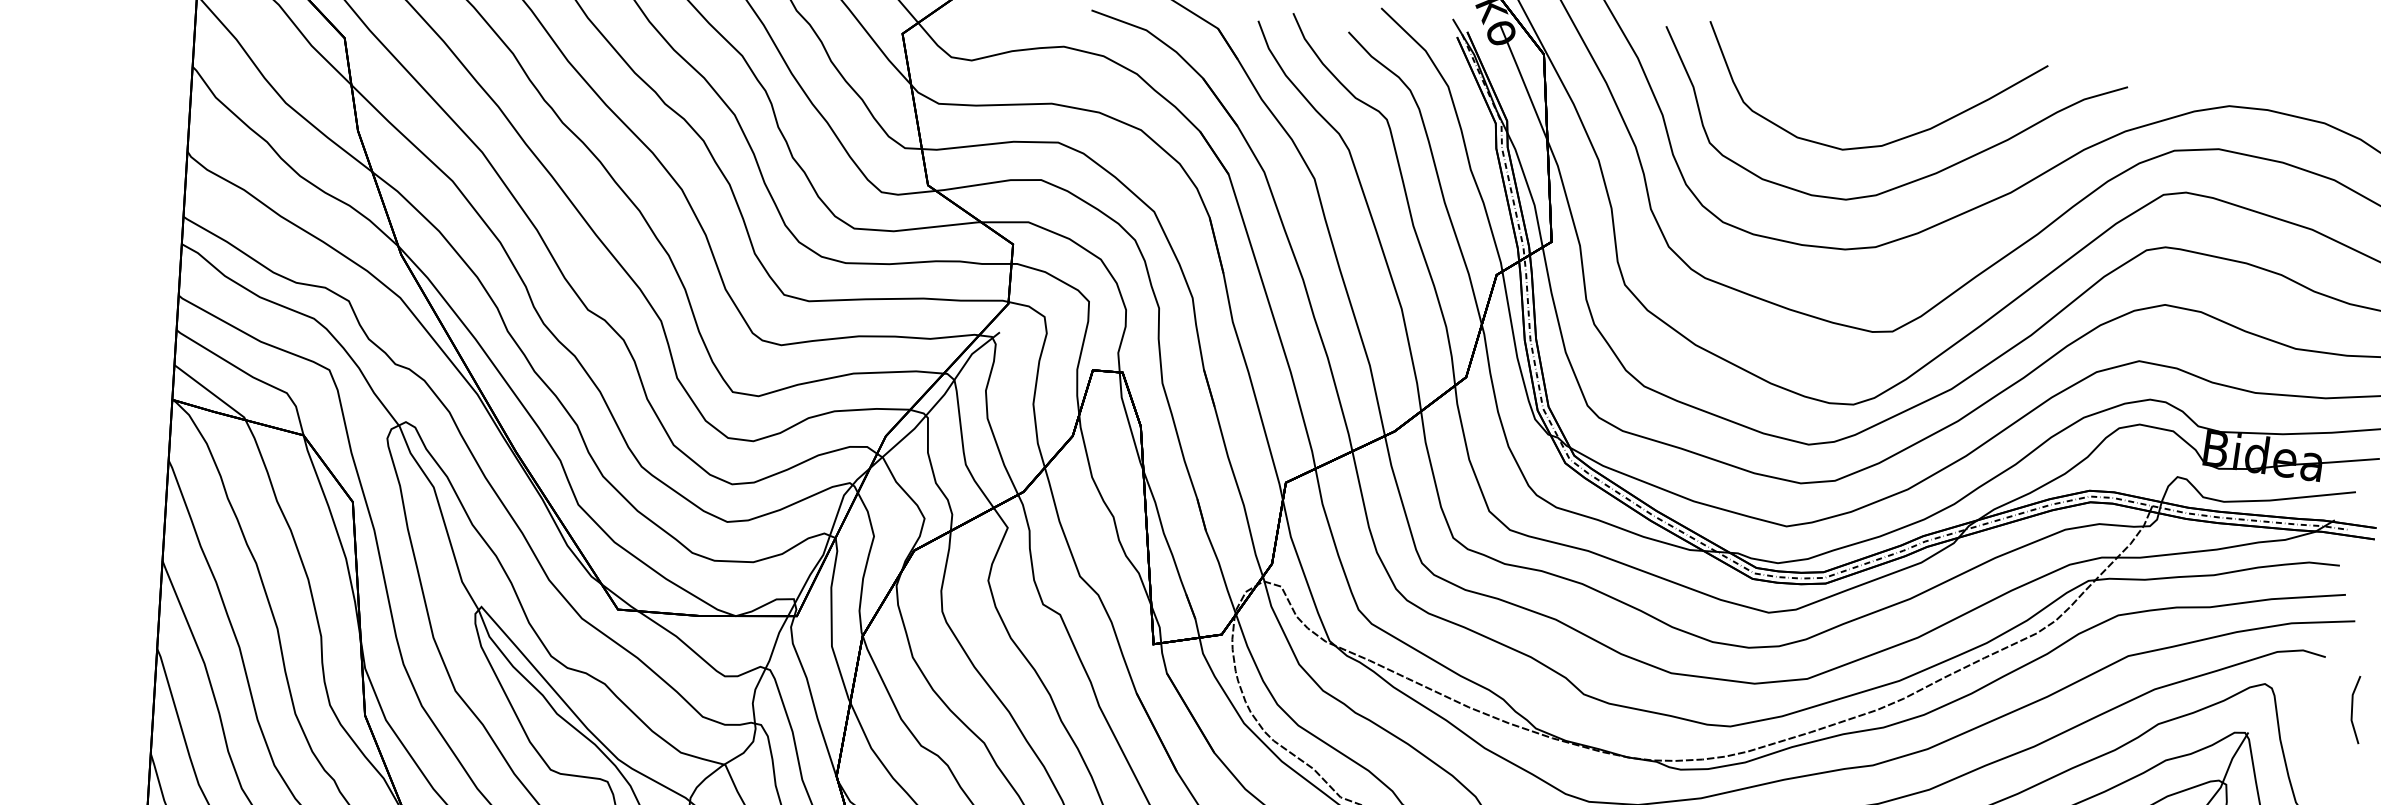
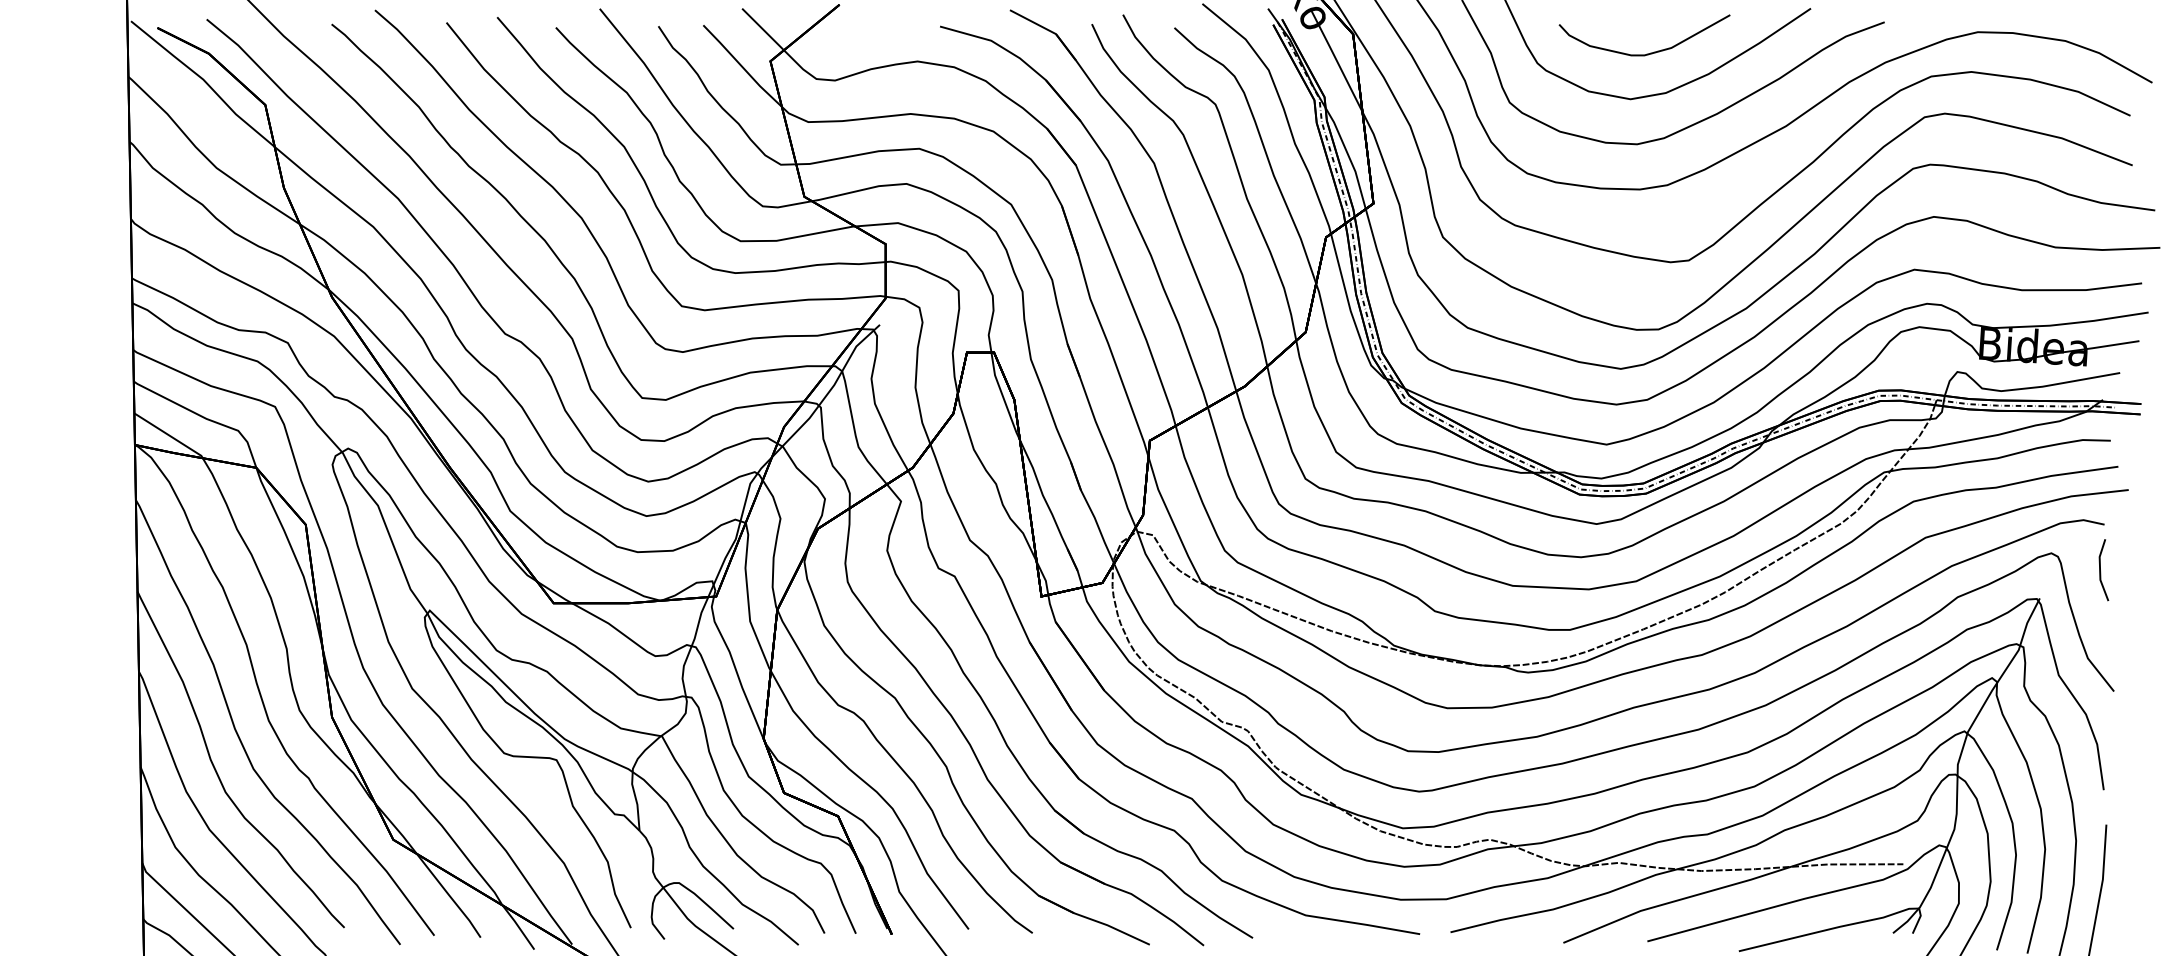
curve: (1868, 100) -> (1650, 52), added
line: (2353, 712) -> (2101, 572), moved

